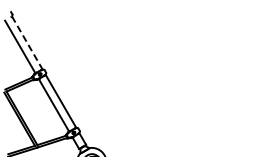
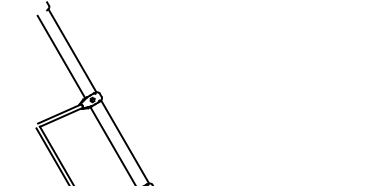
line: (27, 43) -> (72, 51), dashed -> solid

